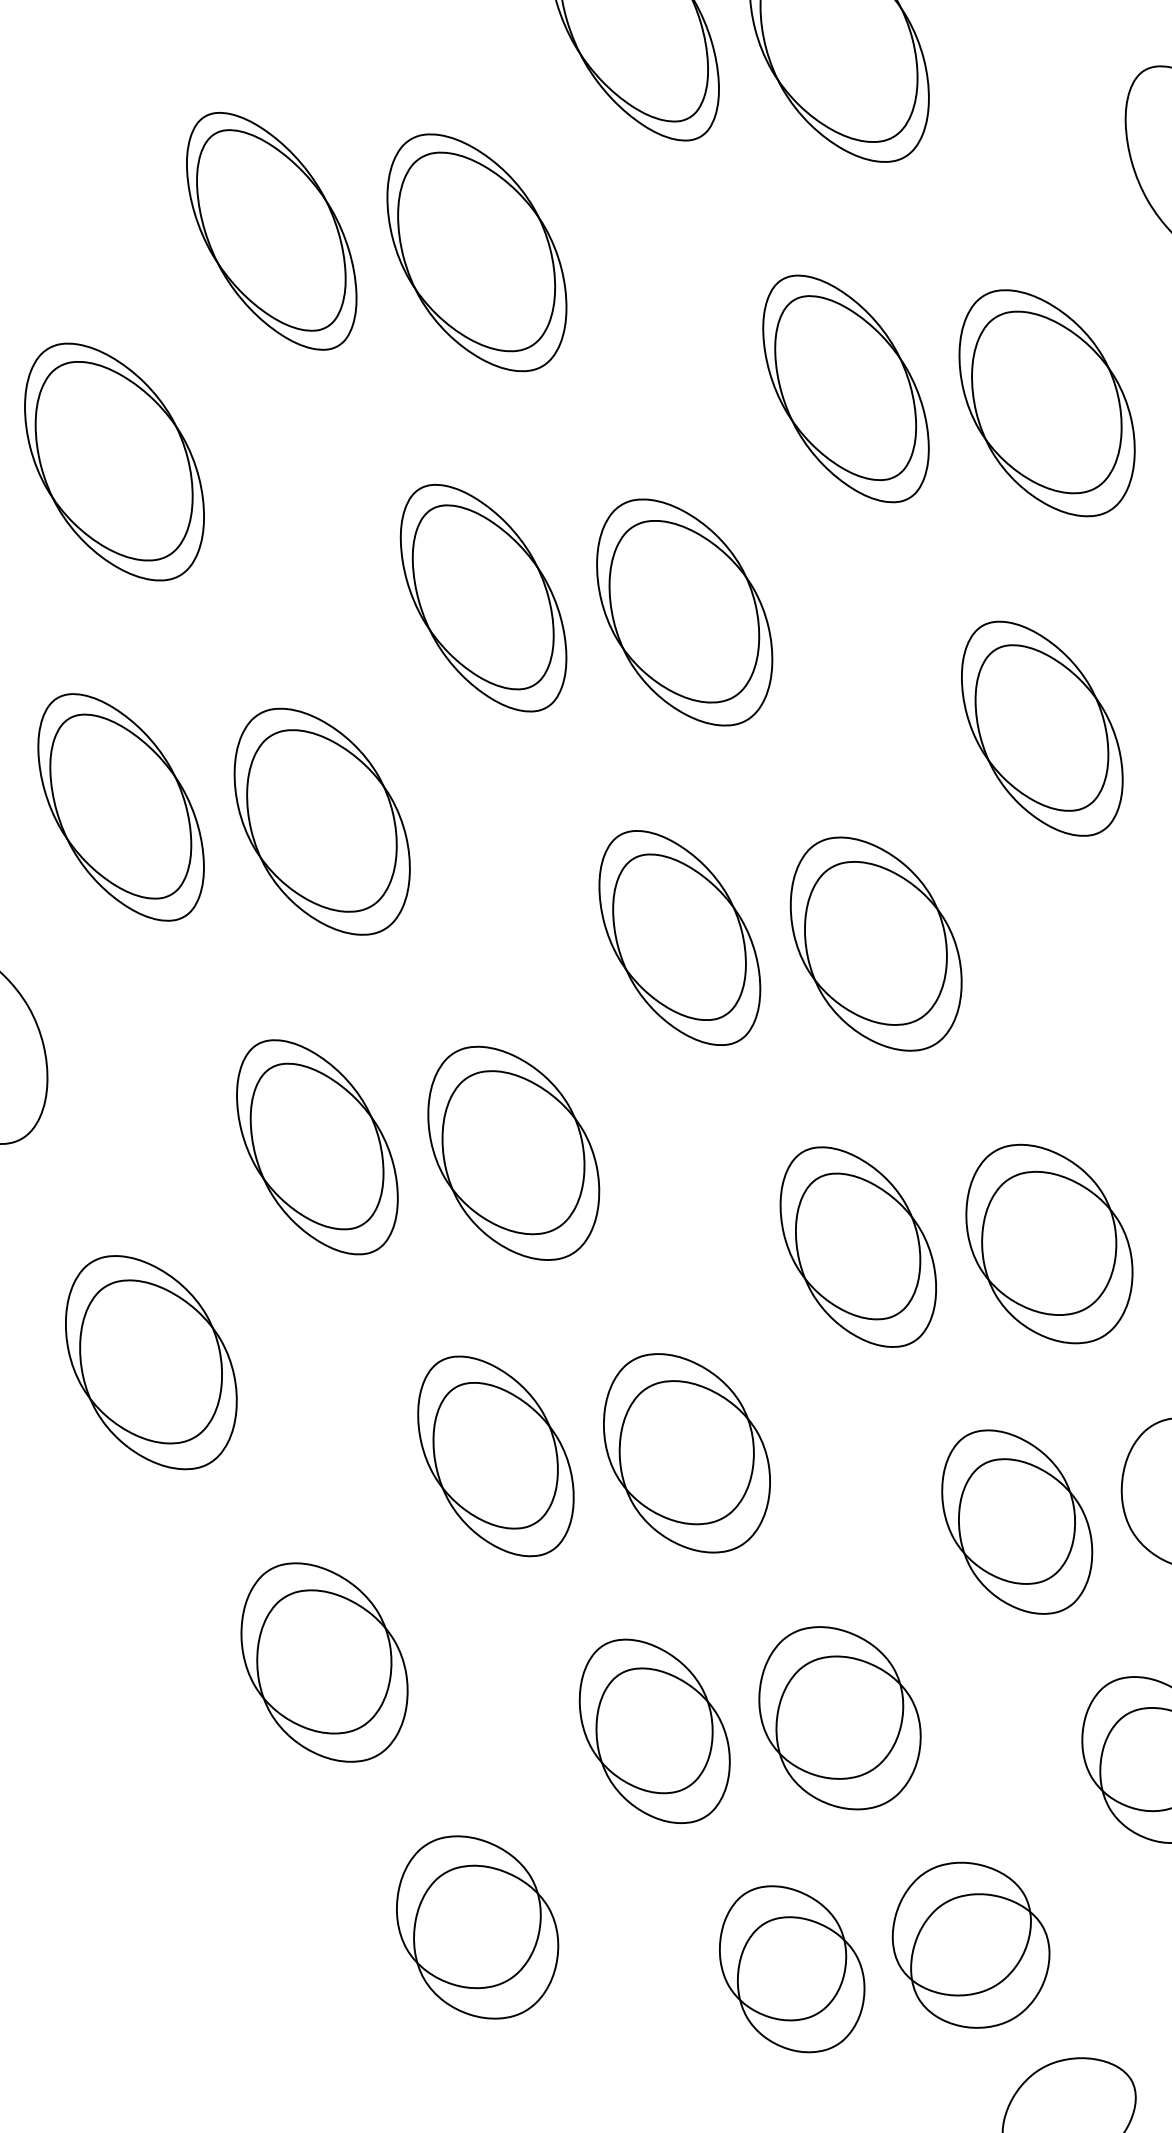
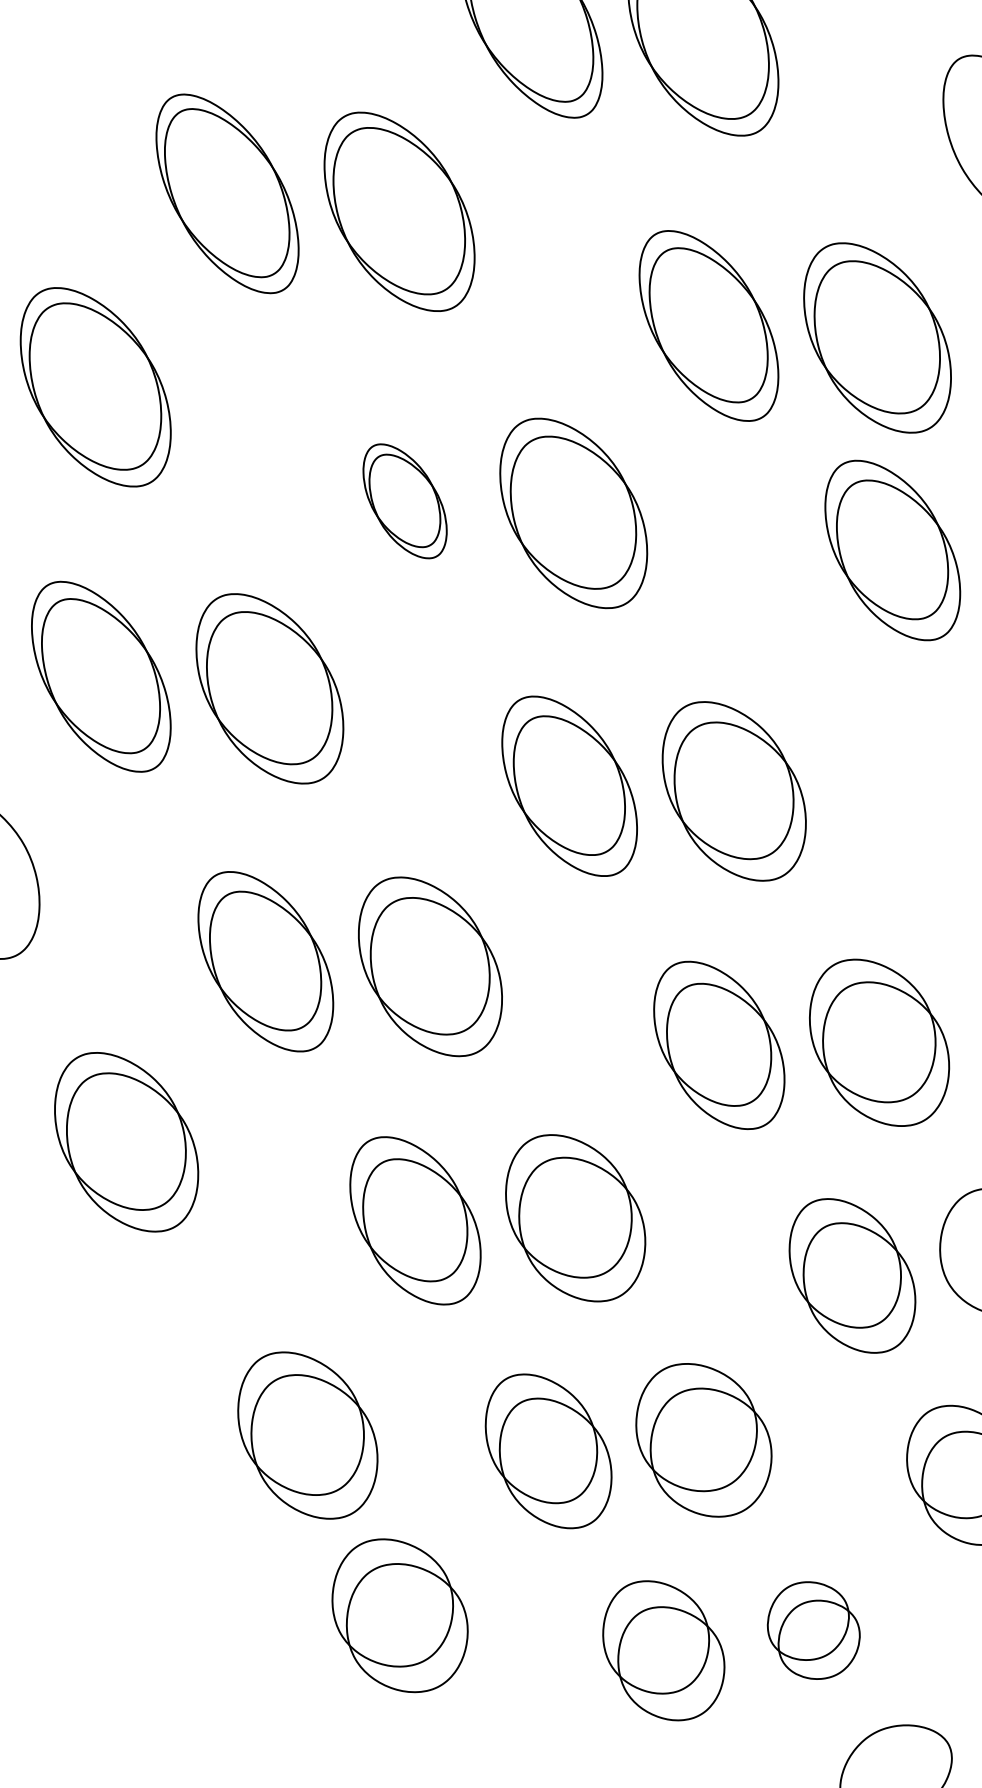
part: (483, 597) -> (405, 500), size x0.6
part: (1042, 728) -> (892, 550), moved
part: (324, 1662) -> (307, 1435), moved
part: (970, 1944) -> (813, 1630), size x0.7

